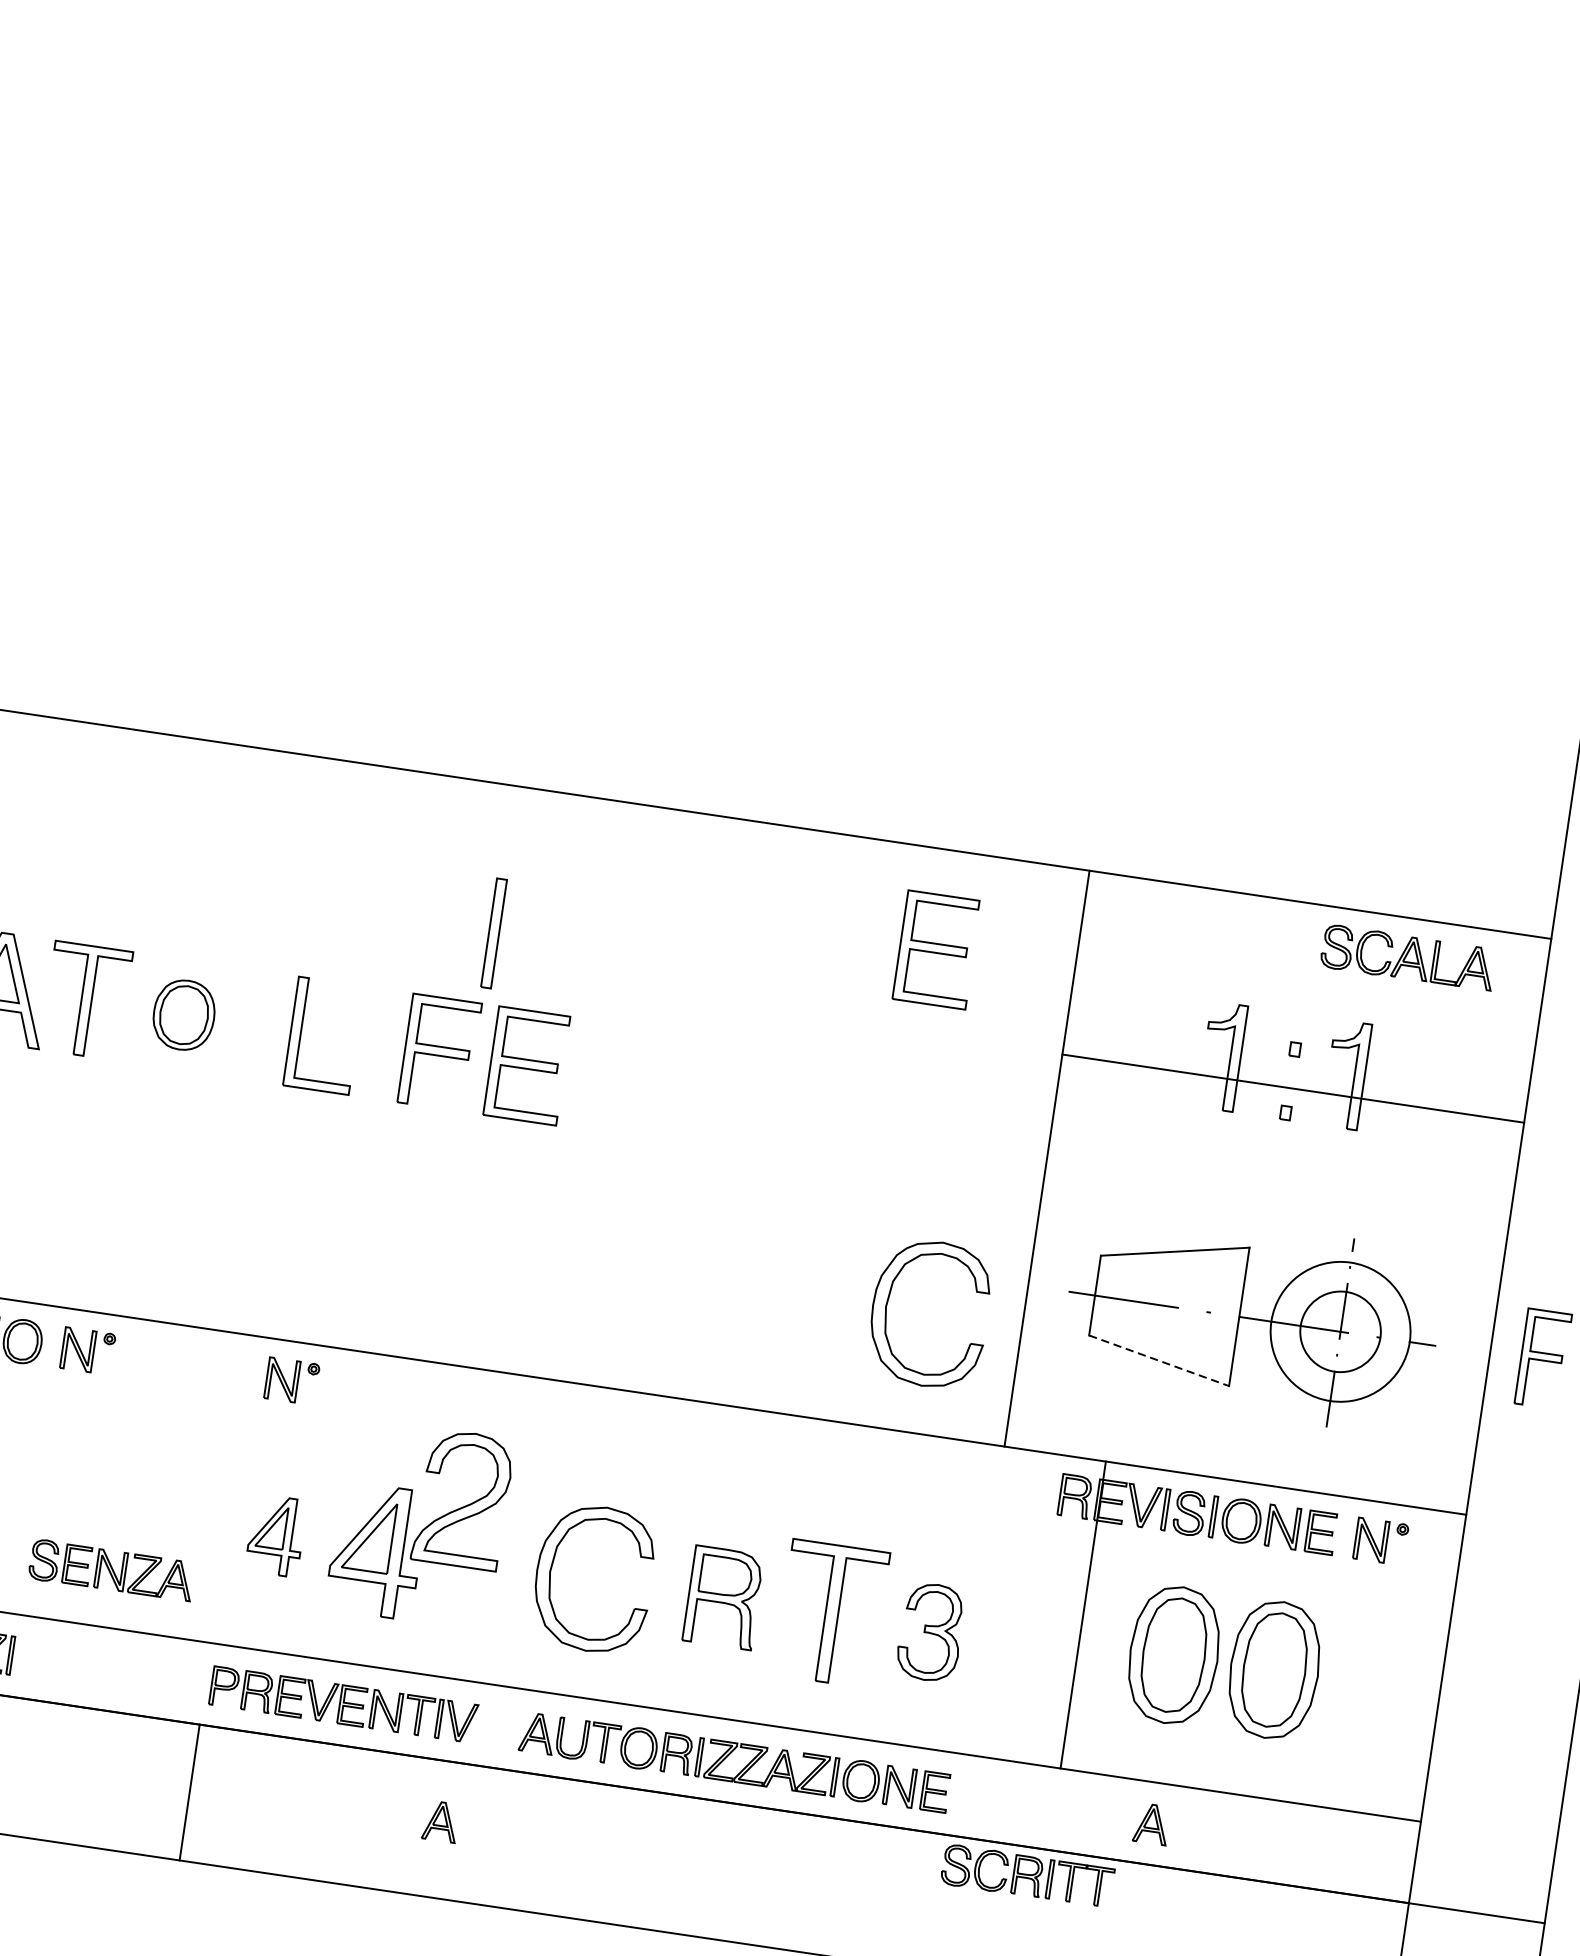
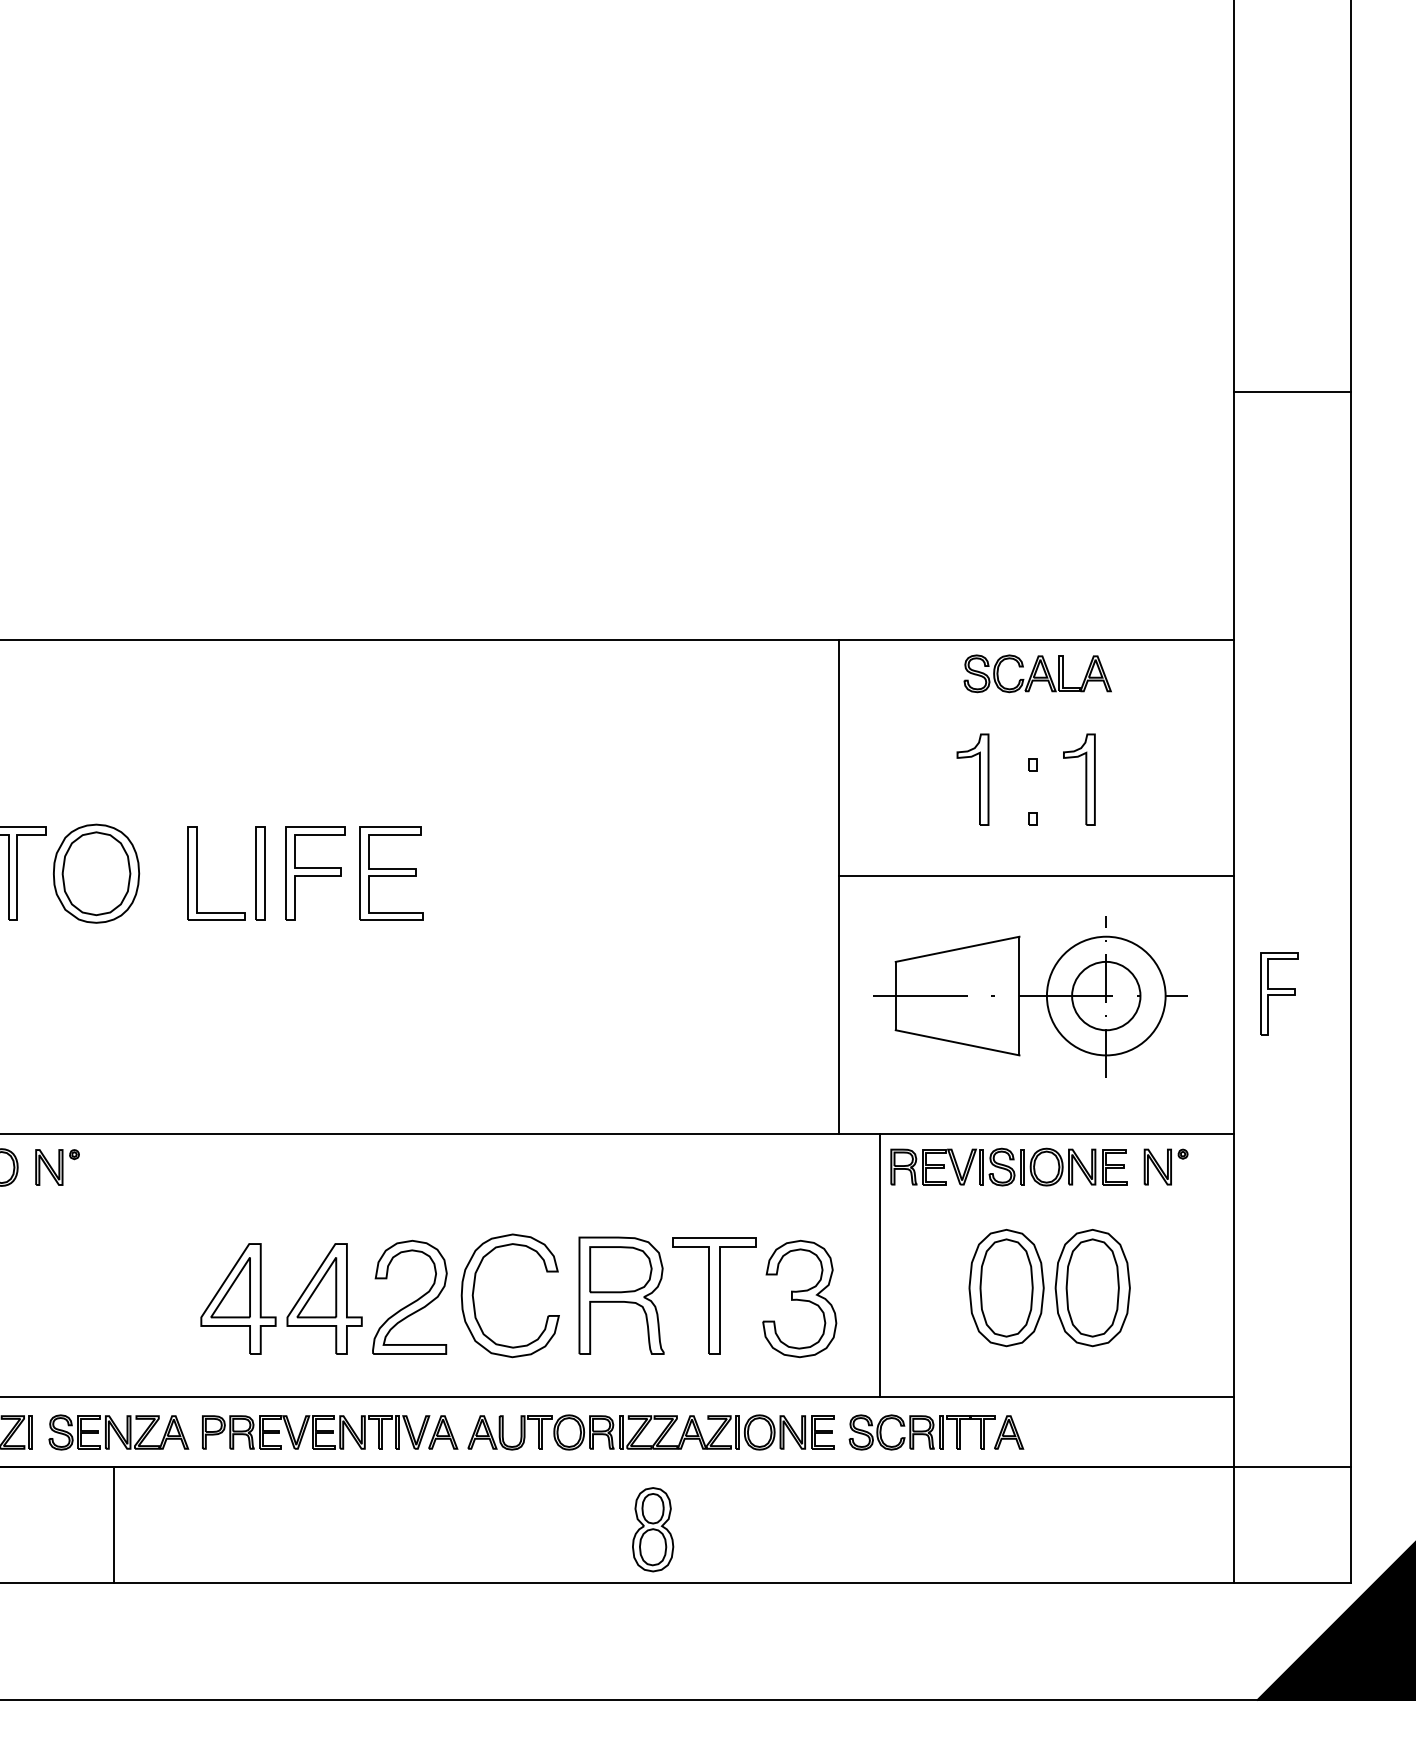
part: (493, 933) -> (260, 873), moved
part: (937, 949) -> (720, 725), removed
part: (1408, 957) -> (1037, 673), moved
part: (183, 1014) -> (96, 873), size x1.67
line: (1293, 1088) -> (1036, 875), moved
part: (888, 1302) -> (723, 1027), removed
line: (1160, 1360) -> (958, 1042), dashed -> solid
part: (291, 1381) -> (232, 1167), removed
part: (464, 1505) -> (411, 1302), moved
part: (276, 1535) -> (238, 1298), size x1.67
part: (111, 1570) -> (118, 1432), moved
part: (723, 1597) -> (621, 1295), size x1.43
line: (1083, 1614) -> (880, 1265), moved
part: (930, 1631) -> (799, 1298), size x1.43
line: (189, 1792) -> (113, 1525), moved
part: (441, 1821) -> (443, 1432), moved
part: (1026, 1875) -> (921, 1432), moved
part: (720, 1876) -> (653, 1529), added

